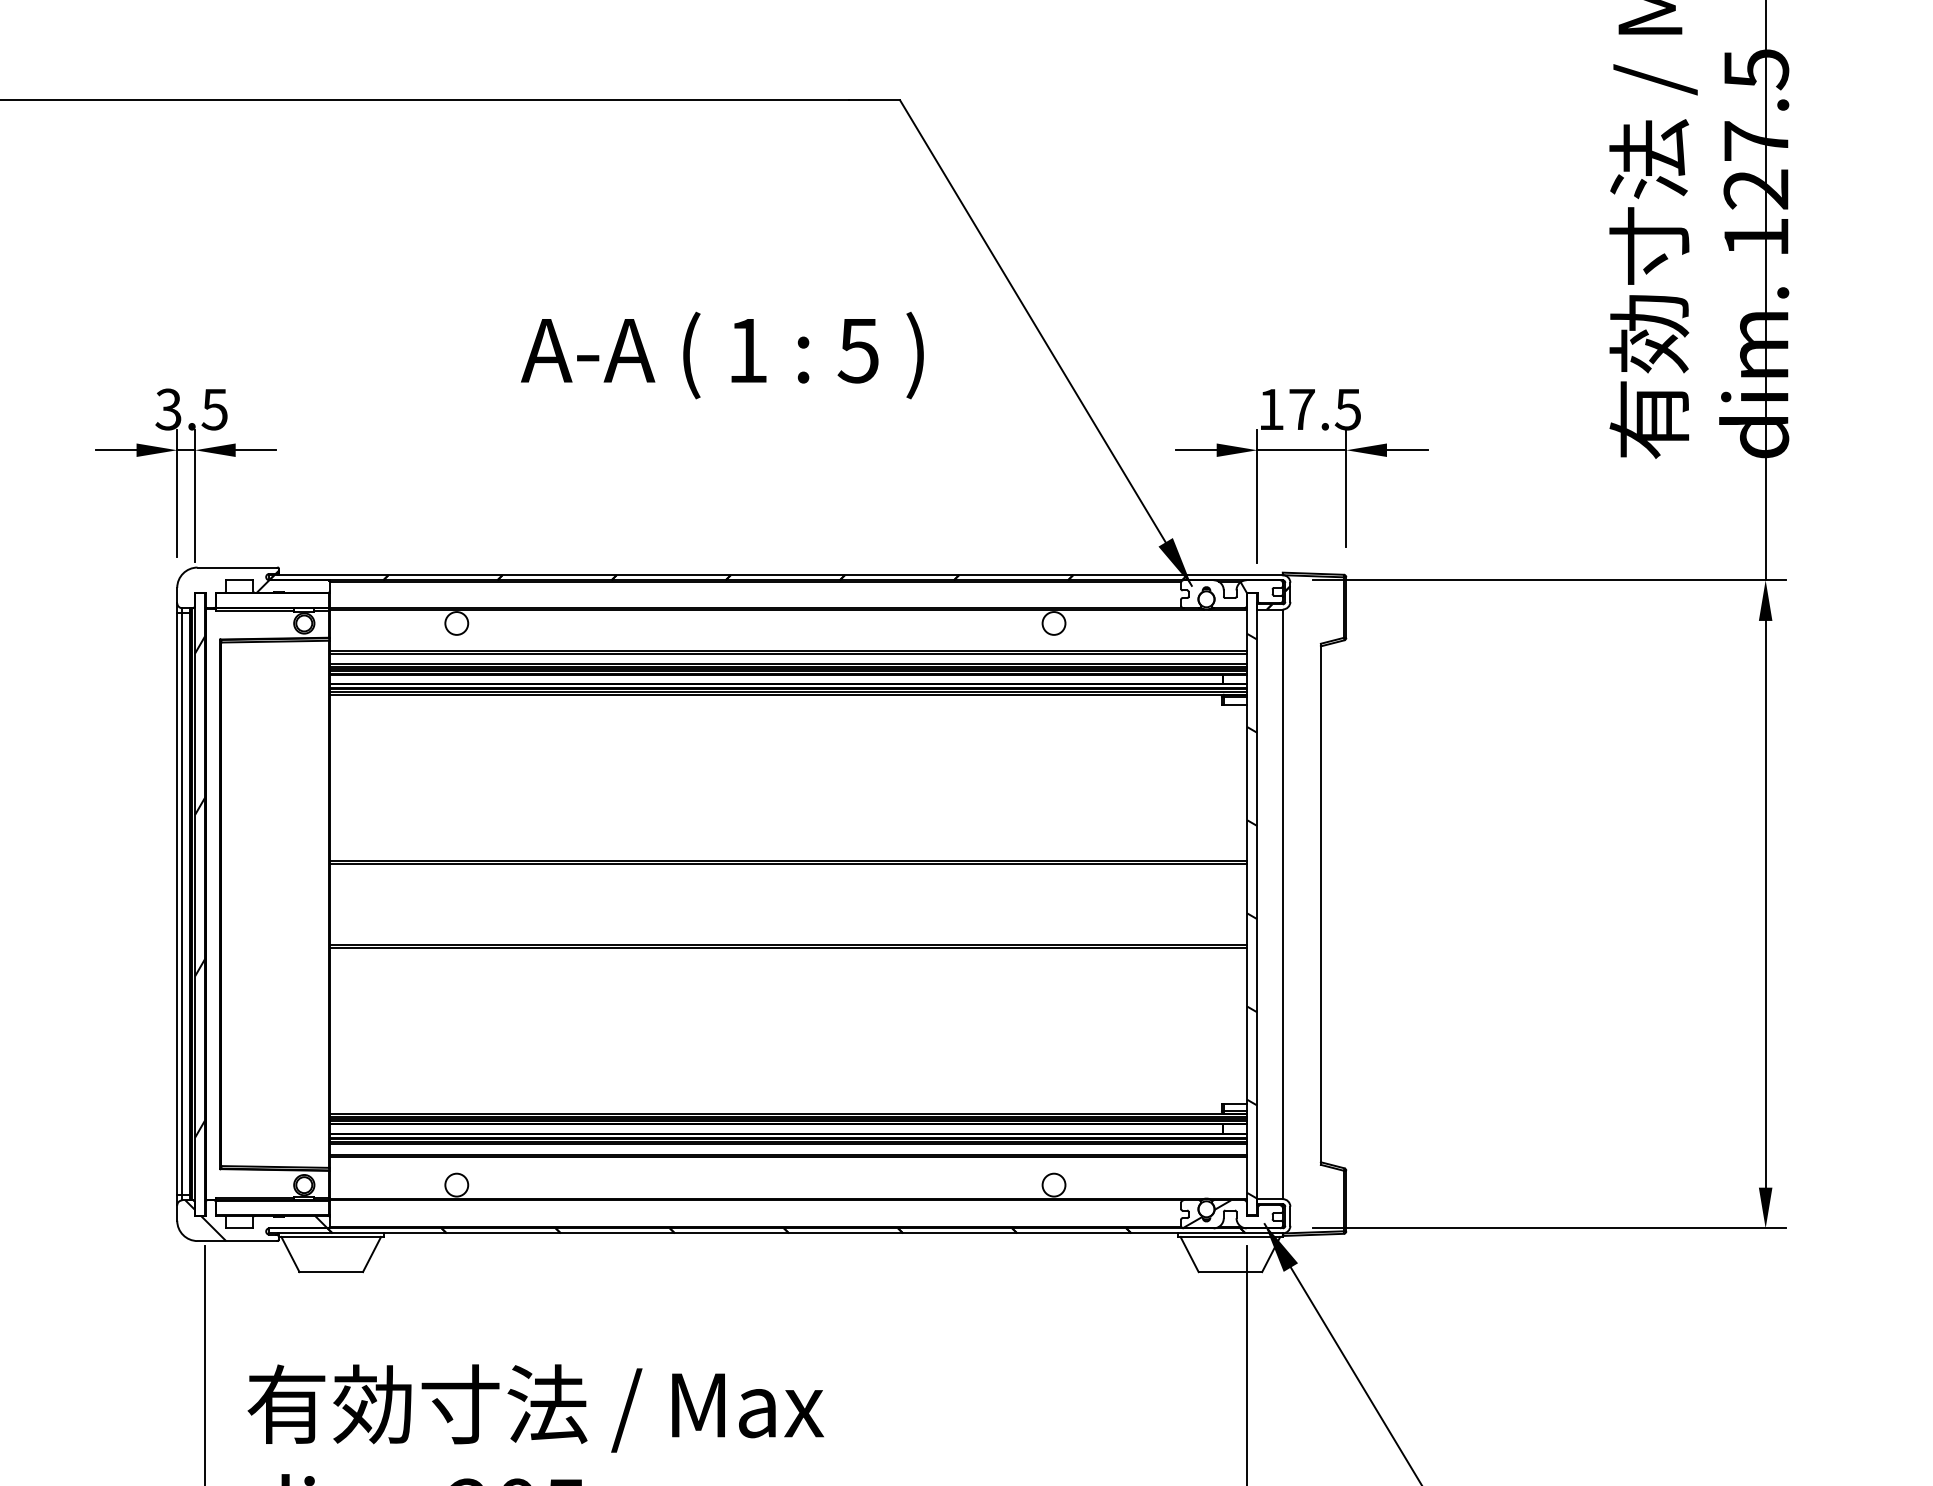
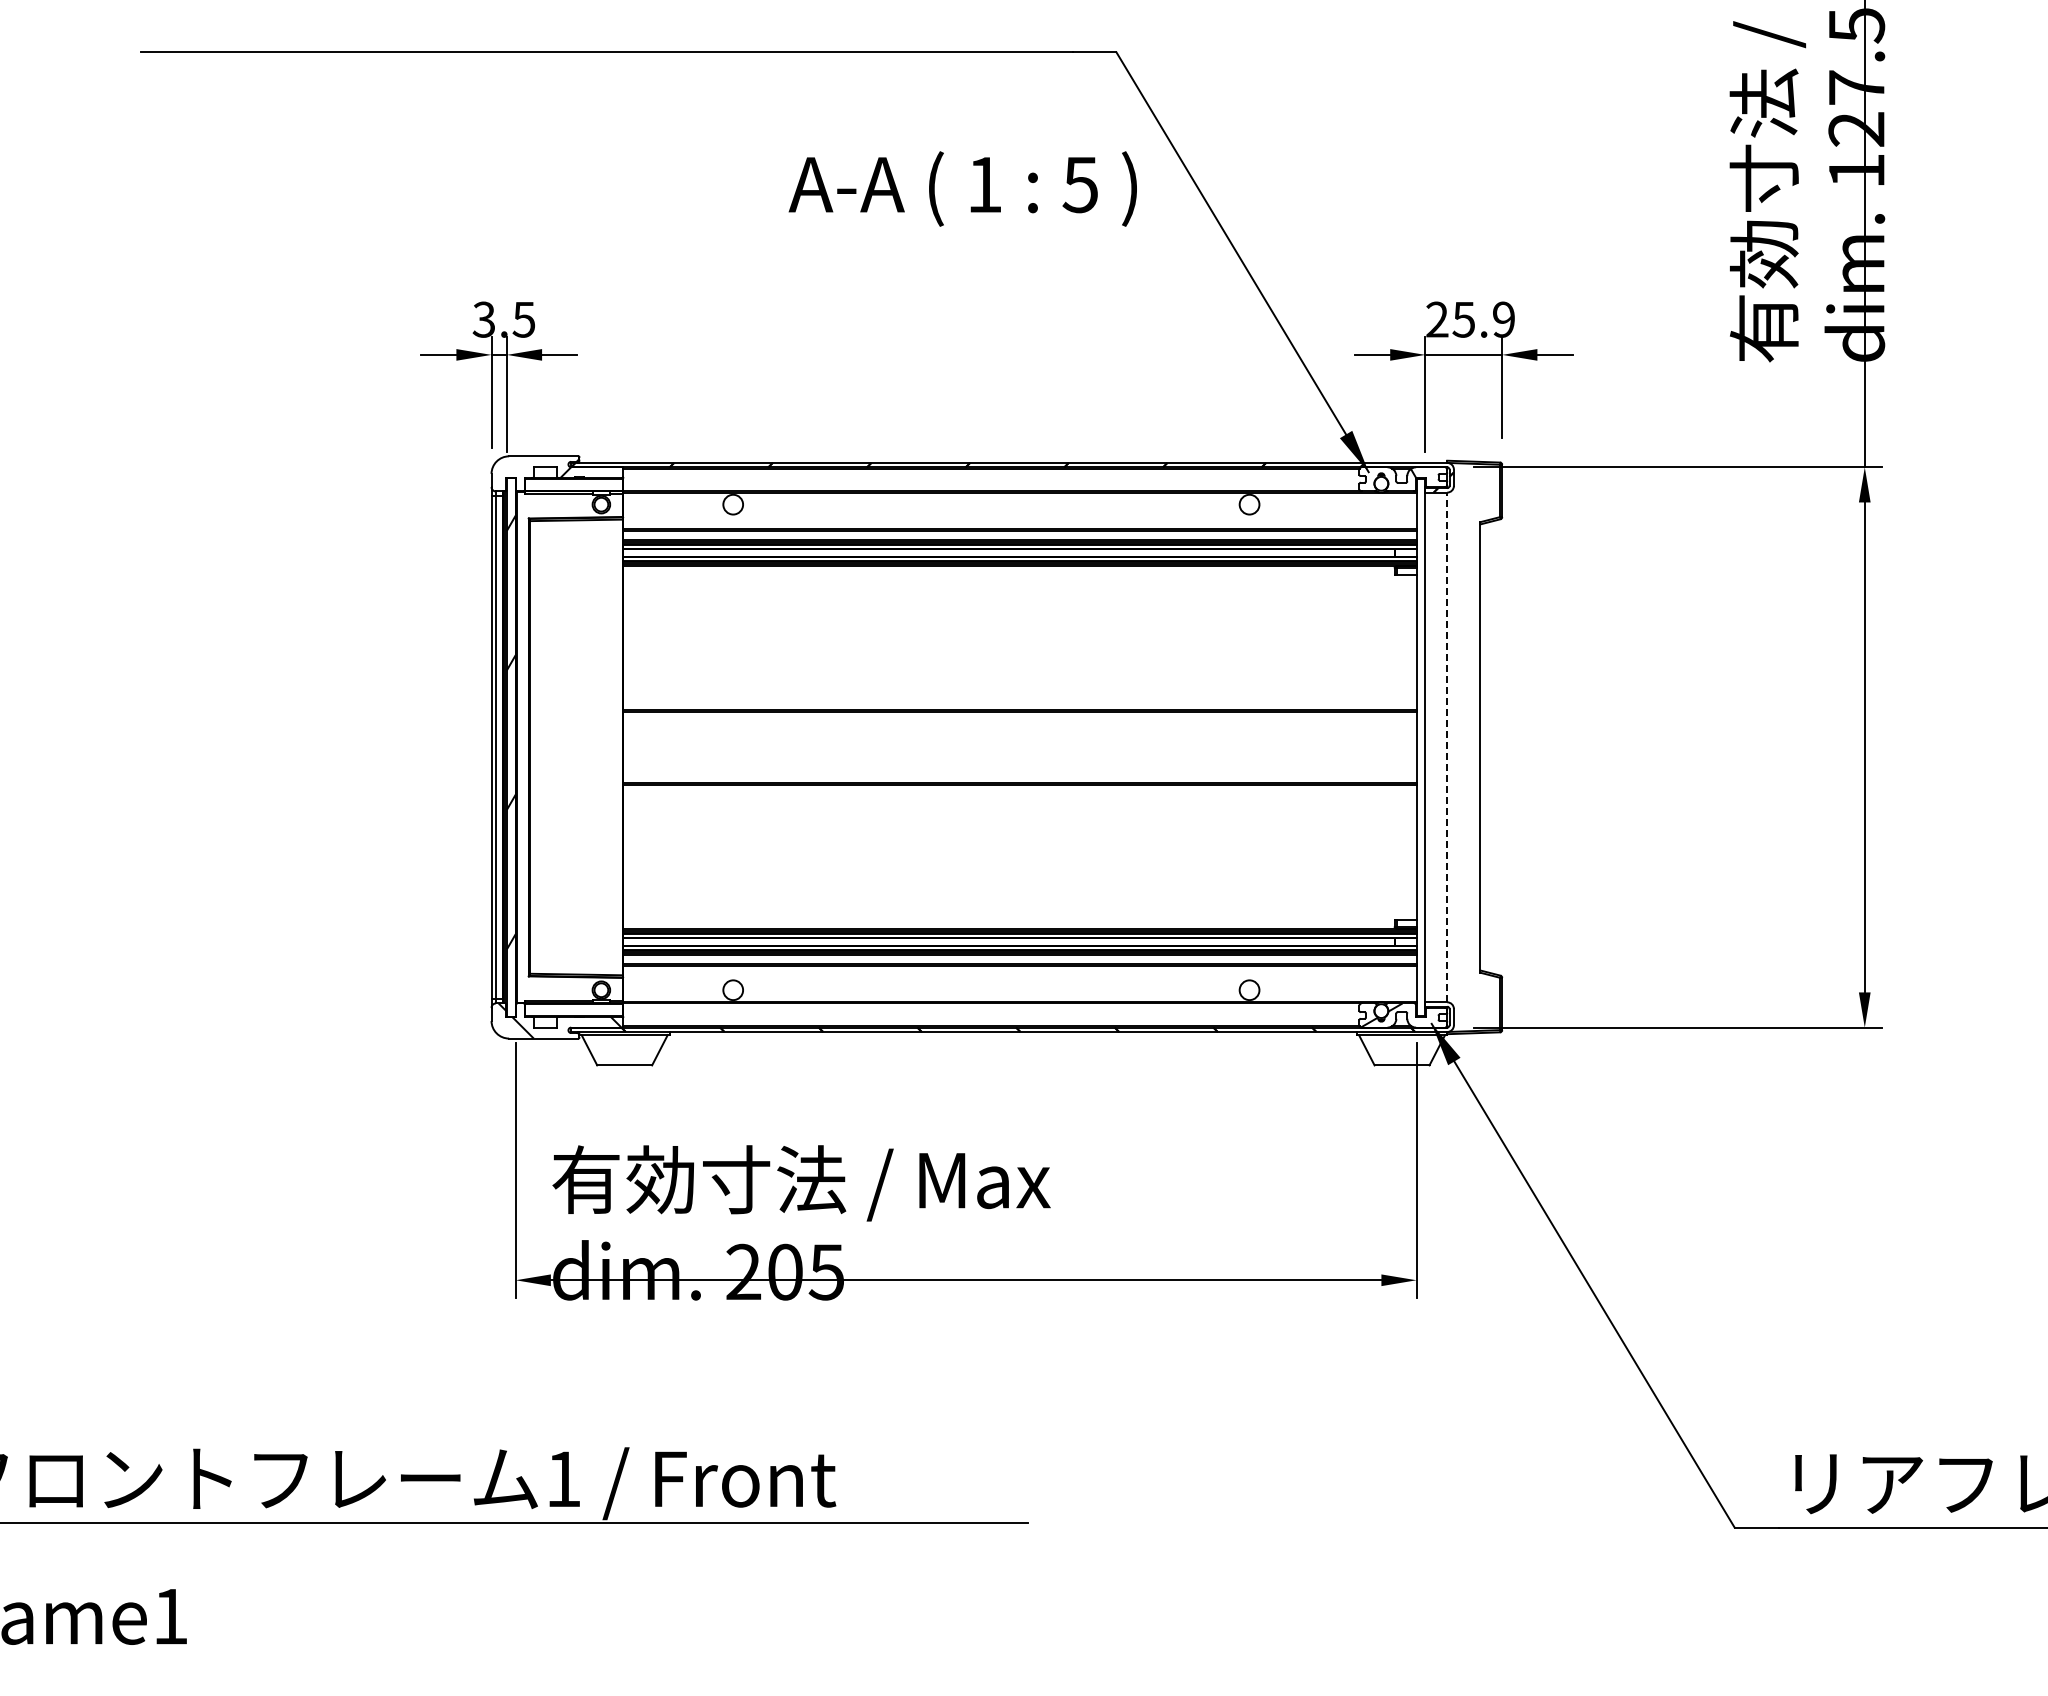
text: (721, 354) -> (962, 188), moved
text: (1309, 409) -> (1470, 319), 17.5 -> 25.9
line: (1282, 904) -> (1447, 747), solid -> dashed
hatch: (1251, 915) -> (1420, 757), removed

